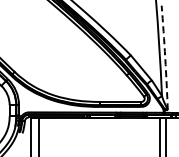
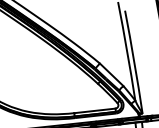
arc: (165, 57) -> (134, 61), dashed -> solid

